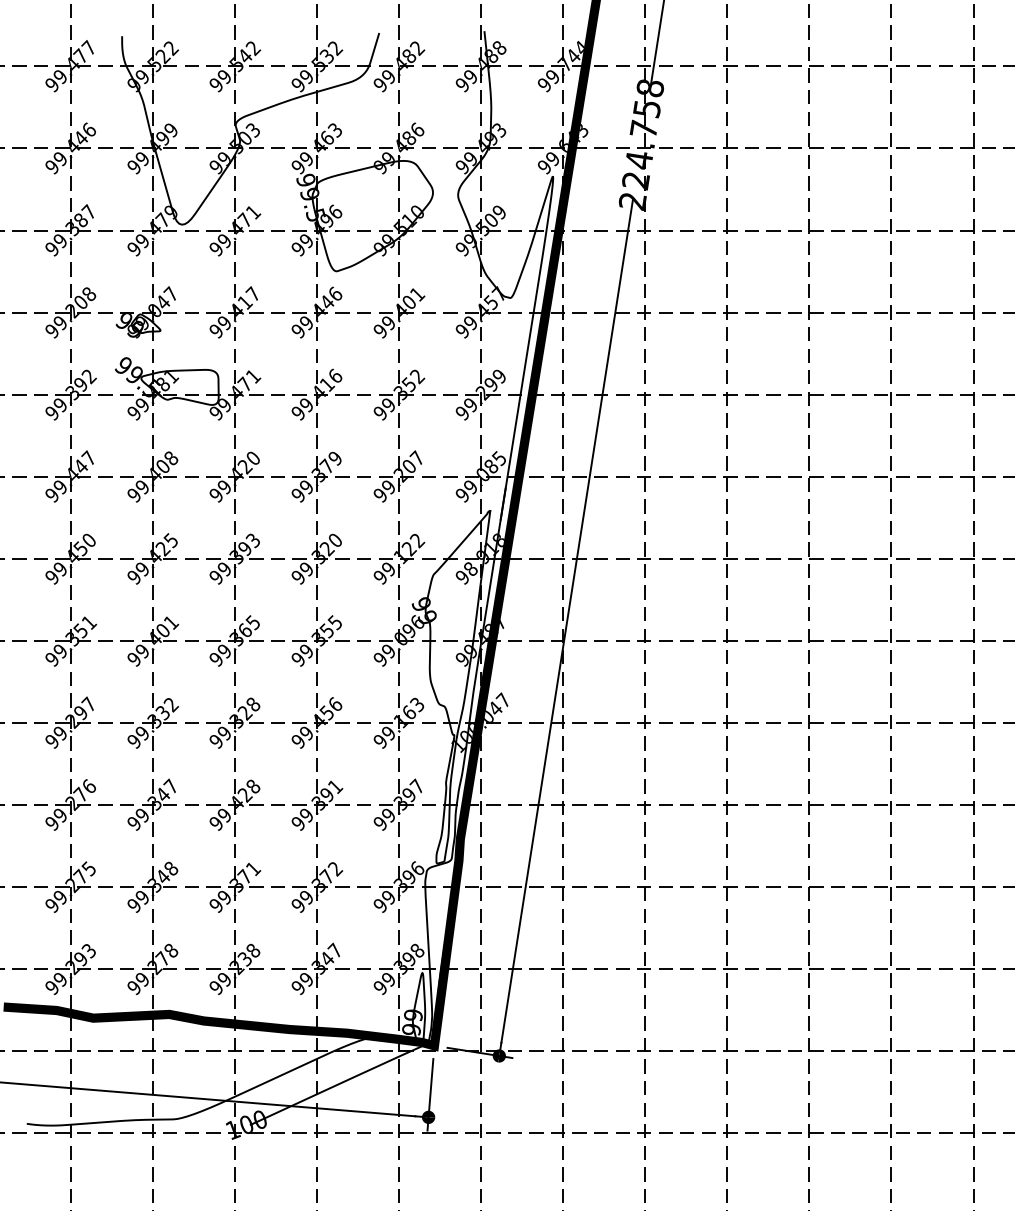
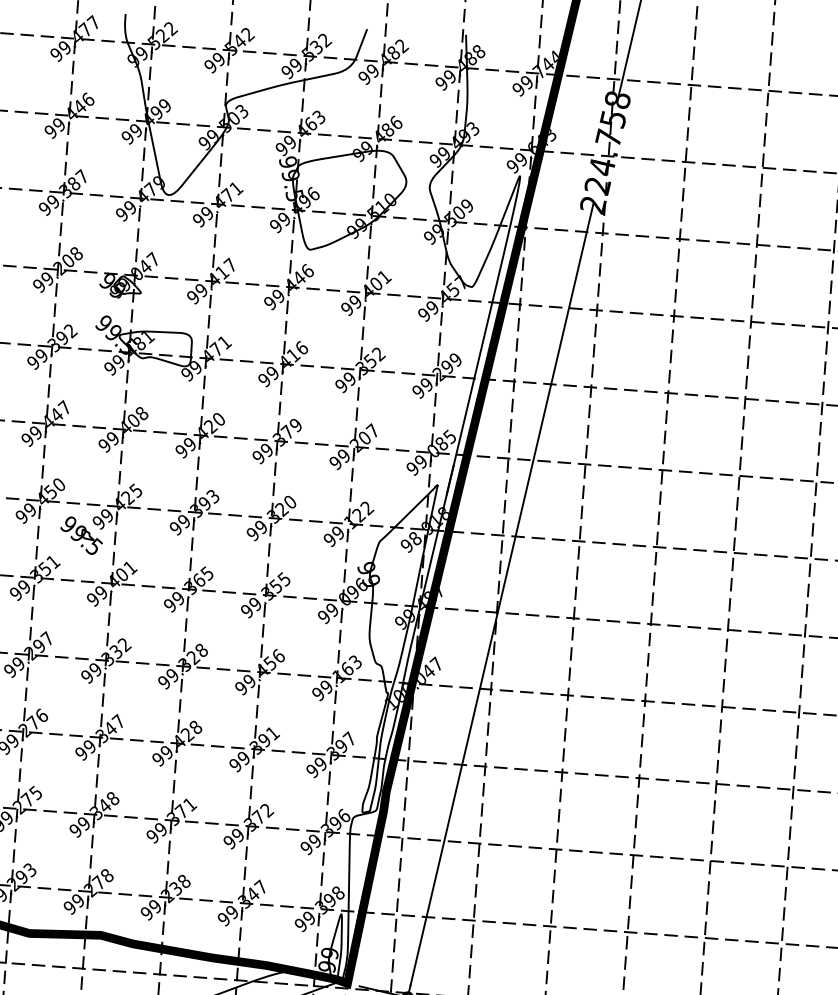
part: (117, 592) -> (82, 535), added

